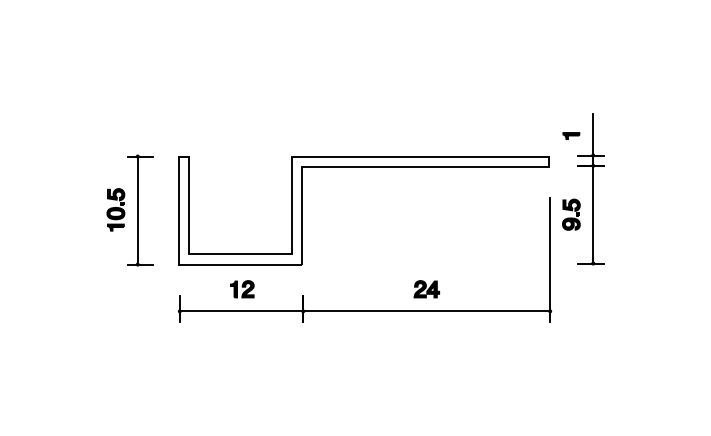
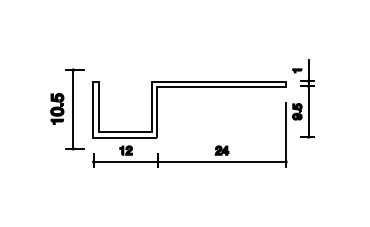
part: (129, 210) -> (67, 109), size x1.4

